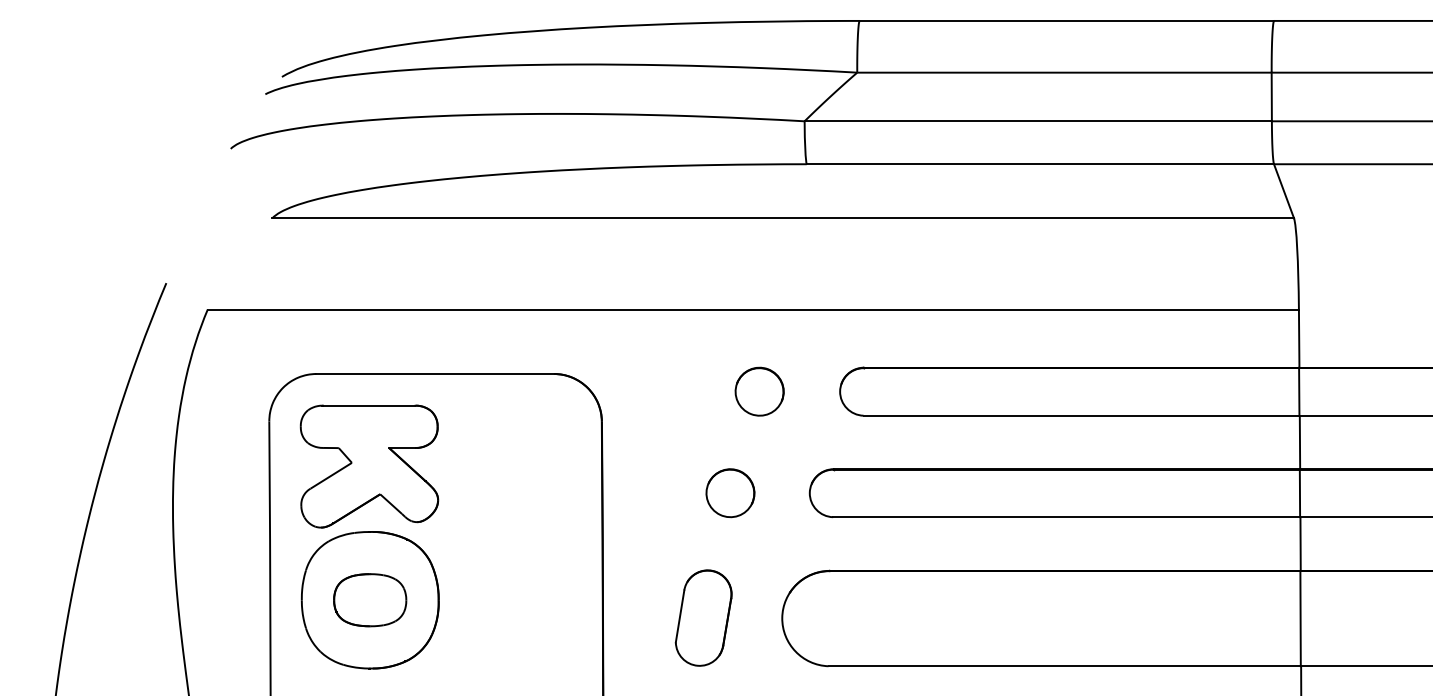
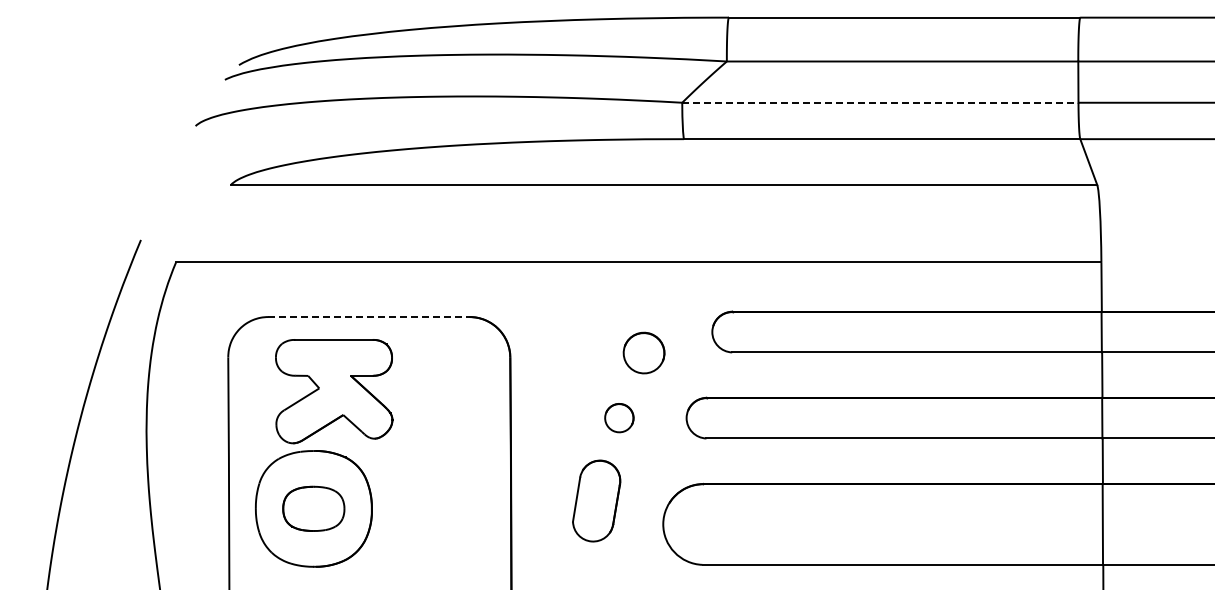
line: (1038, 121) -> (880, 102), solid -> dashed
line: (435, 374) -> (369, 317), solid -> dashed
part: (758, 391) -> (643, 352), moved
part: (369, 466) -> (334, 391), moved
part: (730, 492) -> (619, 417), size x0.7
part: (703, 617) -> (596, 500), moved

